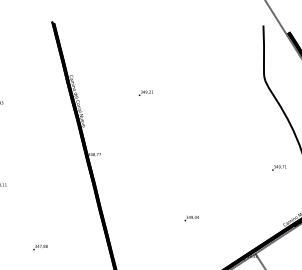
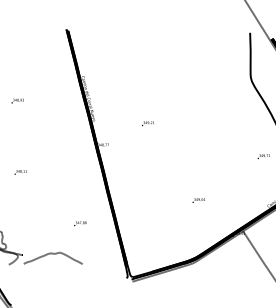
text: (145, 93) -> (147, 123), moved
text: (191, 218) -> (198, 200), moved
text: (40, 247) -> (80, 223), moved

